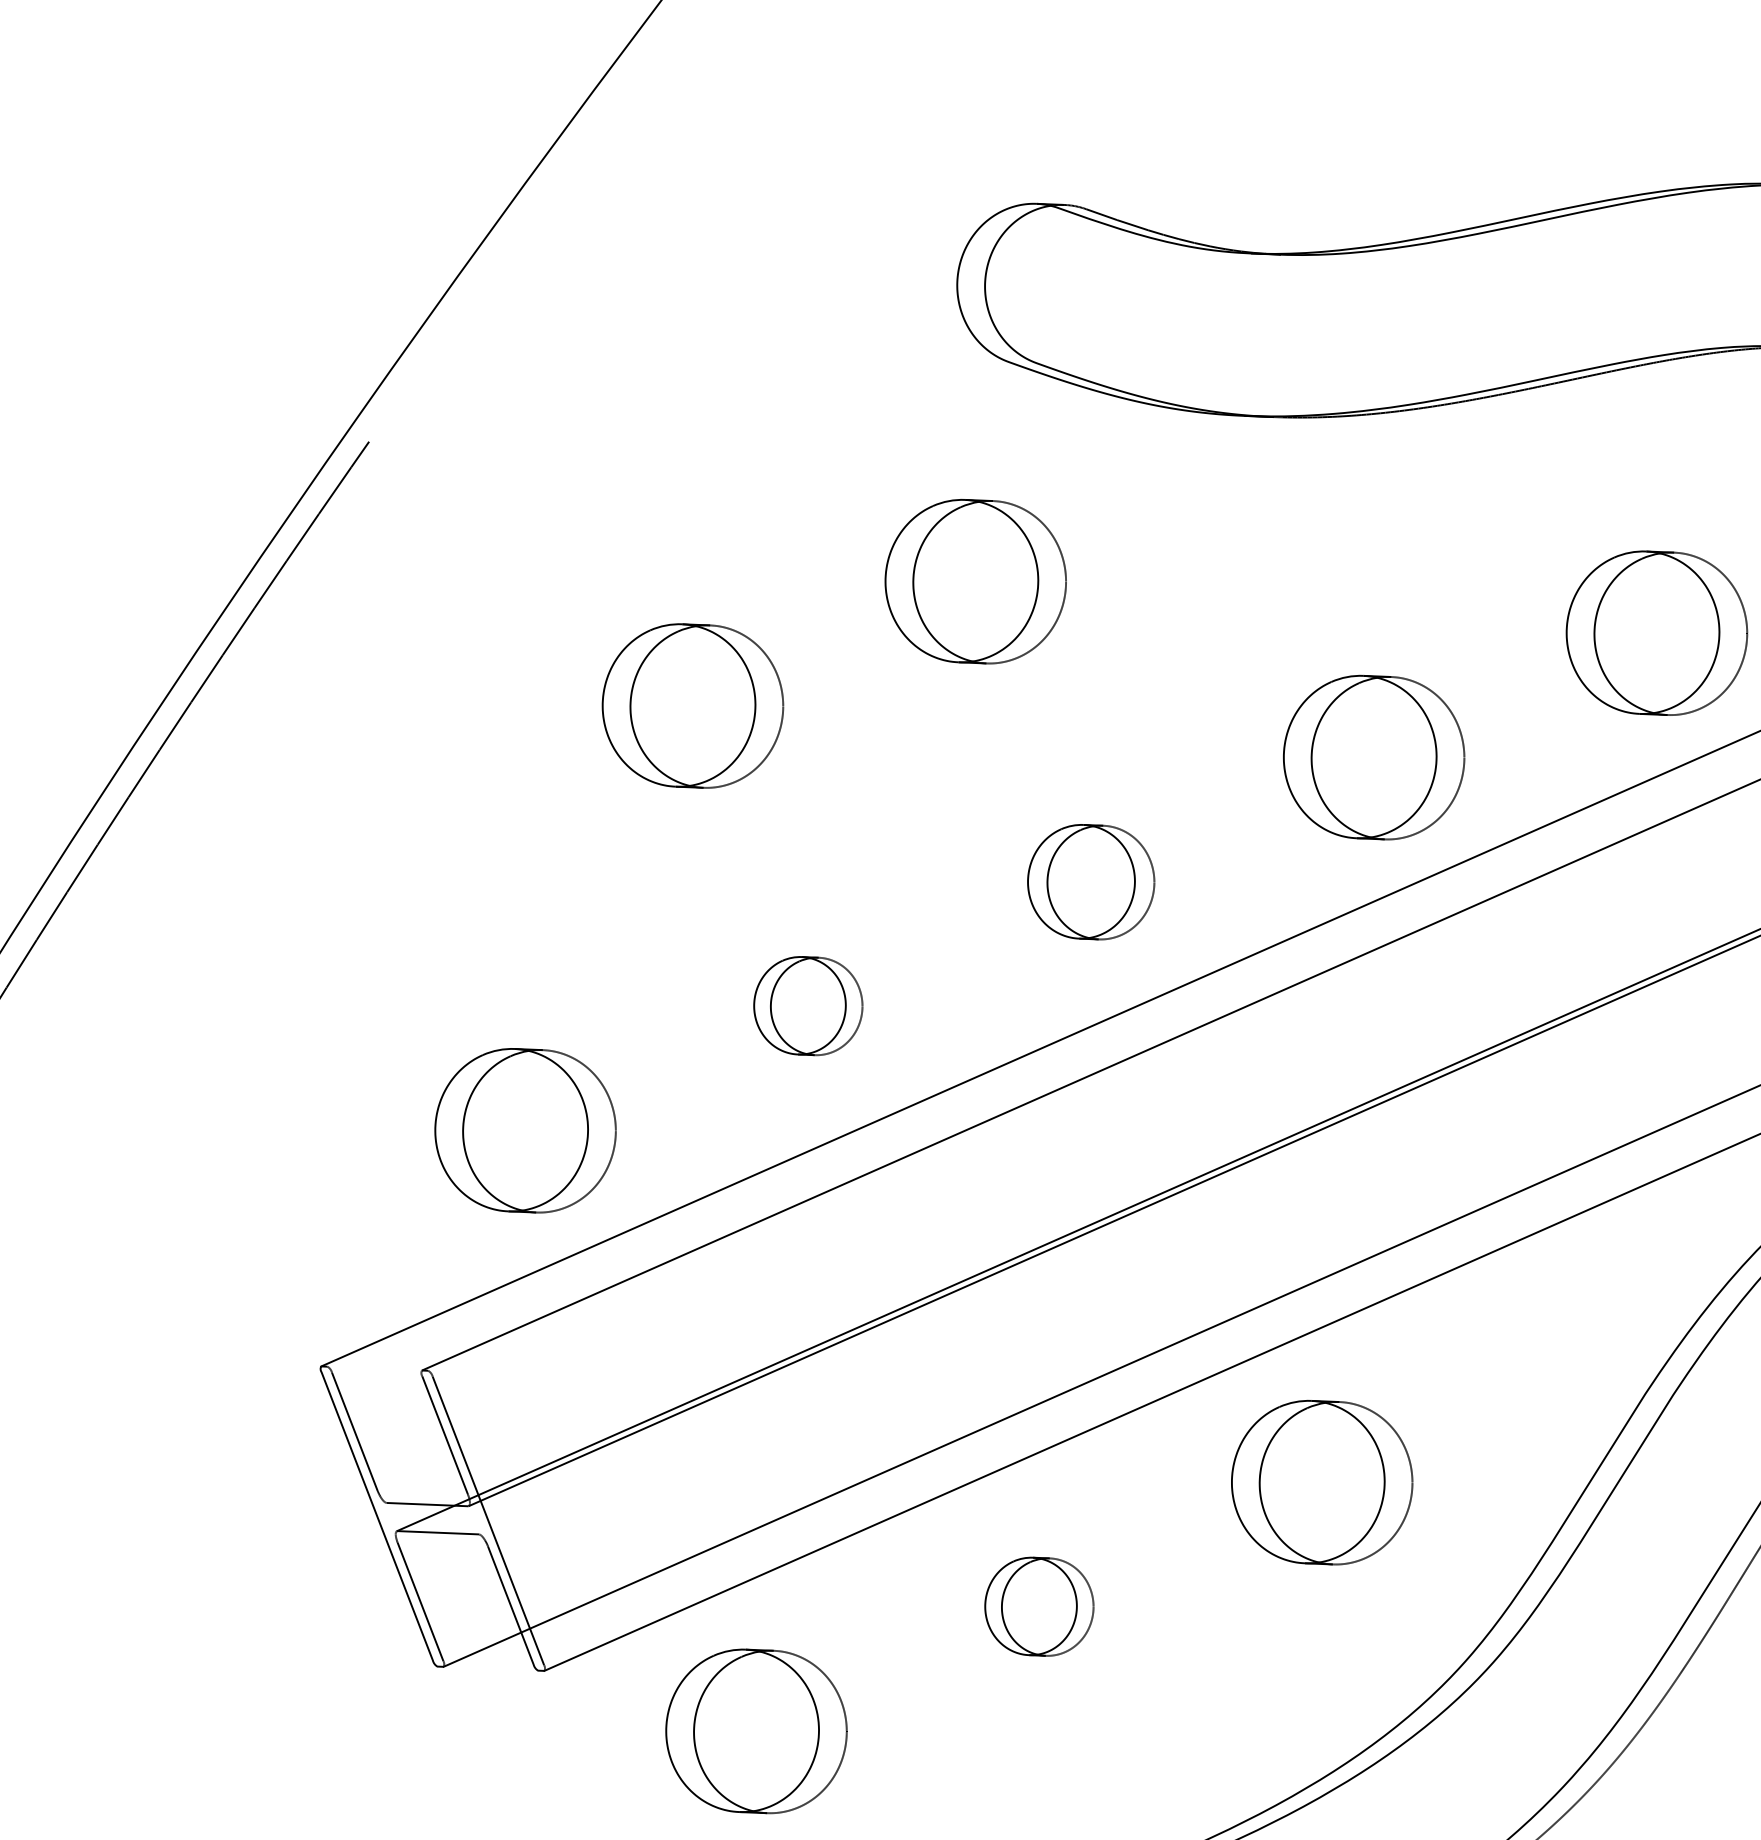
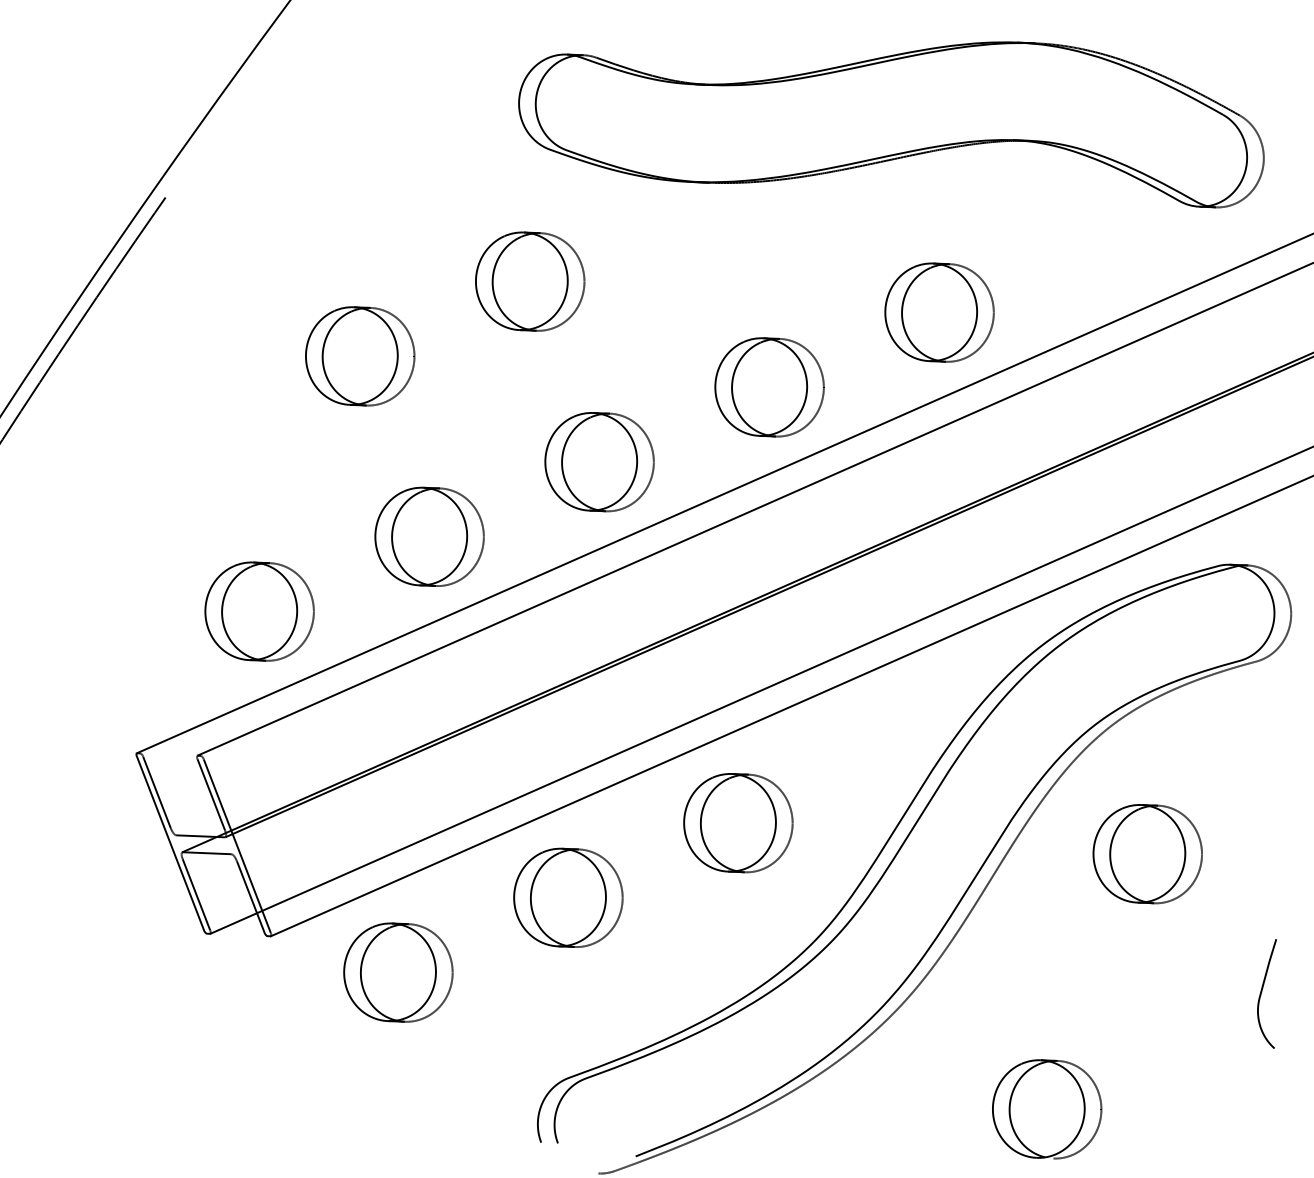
part: (1091, 882) -> (599, 462), size x1.43
part: (808, 1005) -> (429, 536), size x1.67
part: (1039, 1606) -> (568, 897), size x1.67

